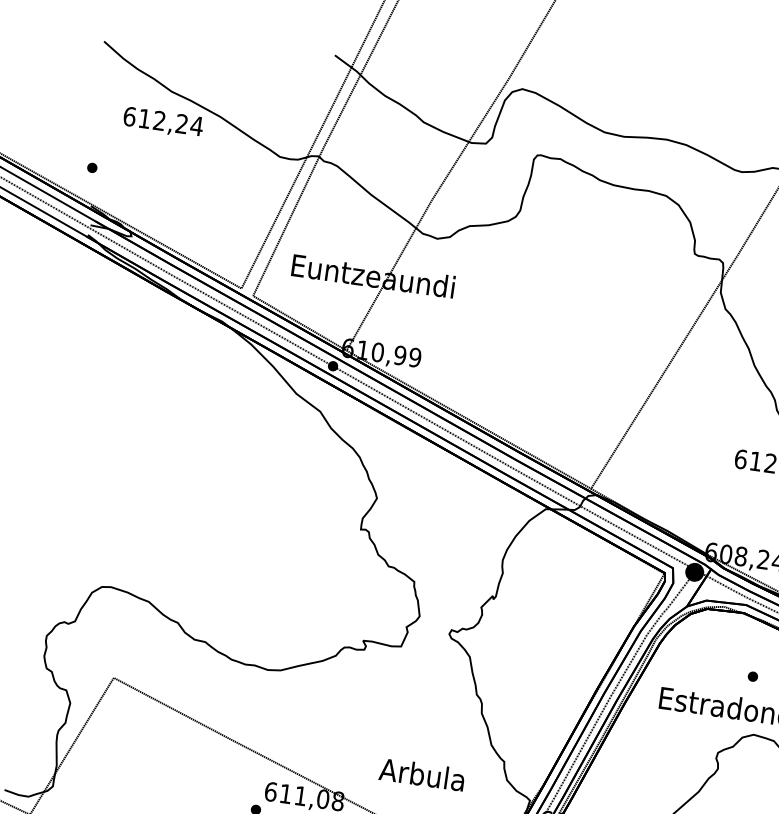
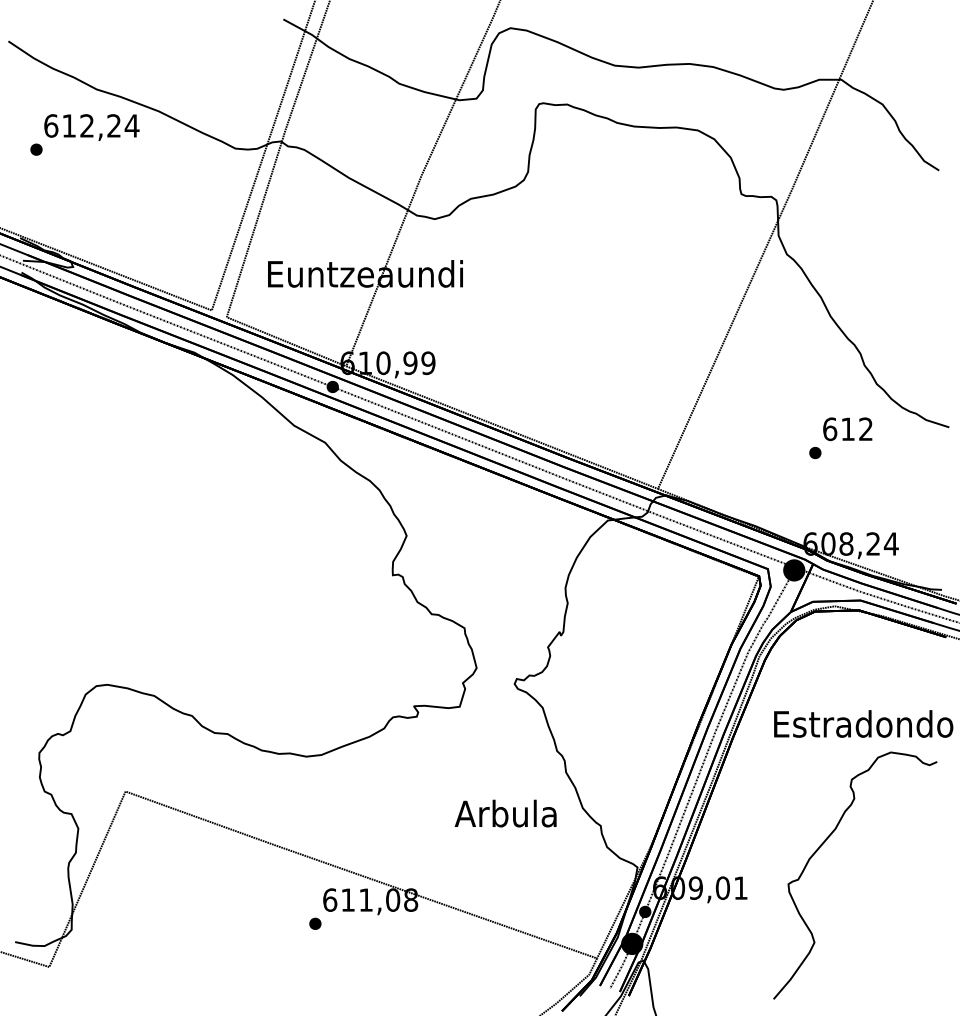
part: (92, 167) -> (36, 149), moved
part: (753, 677) -> (815, 453), moved
text: (421, 774) -> (505, 813), moved

